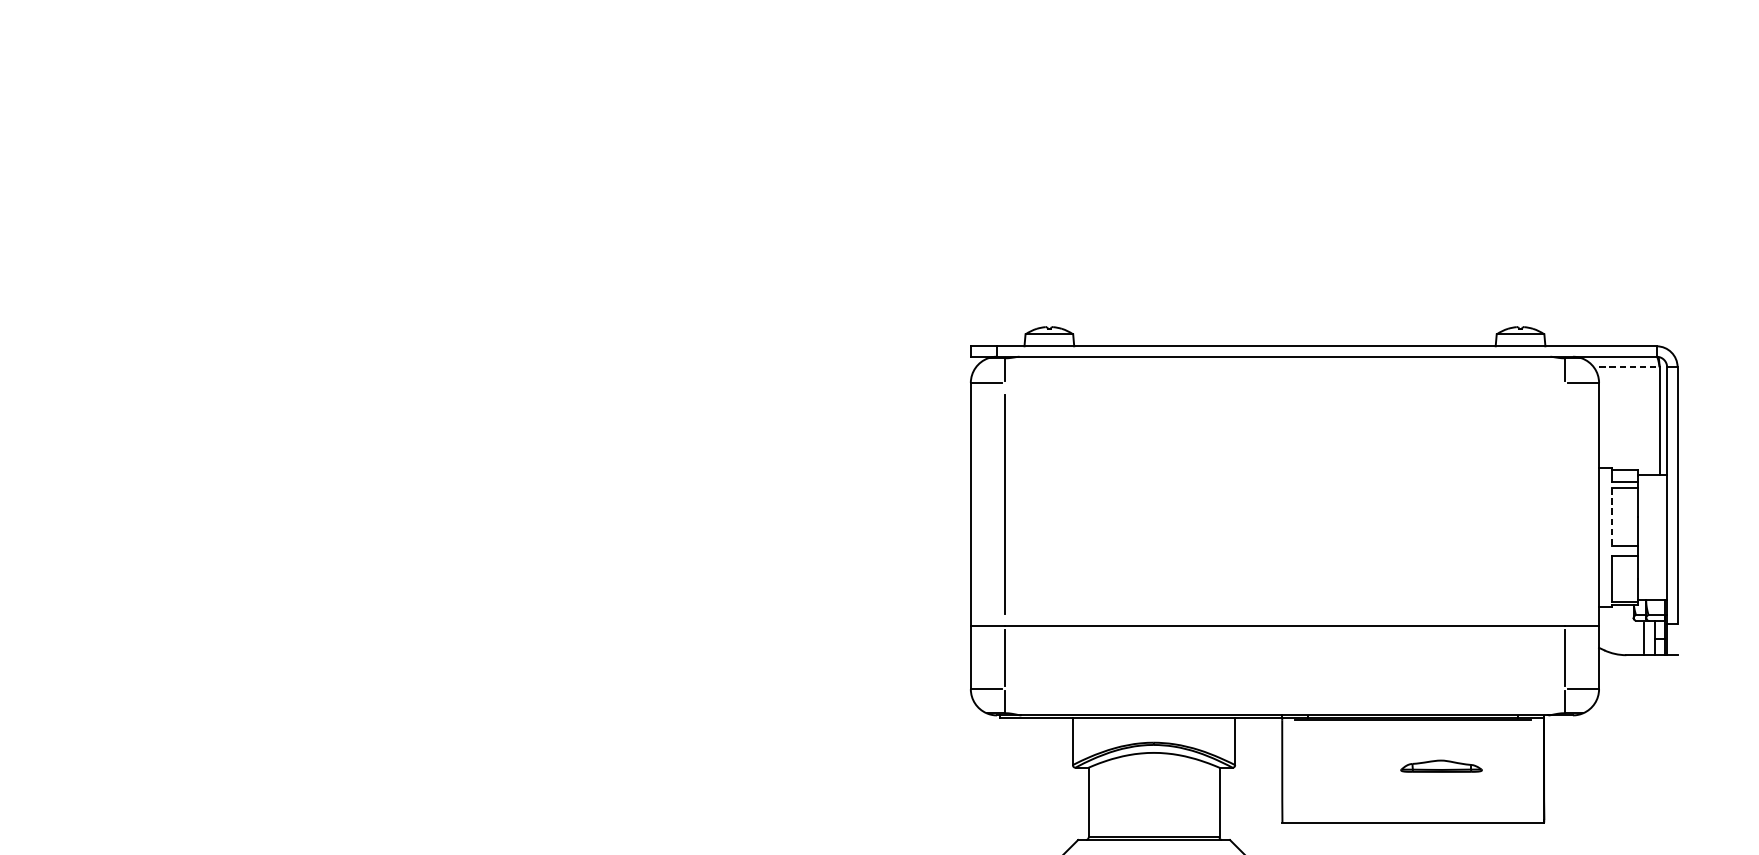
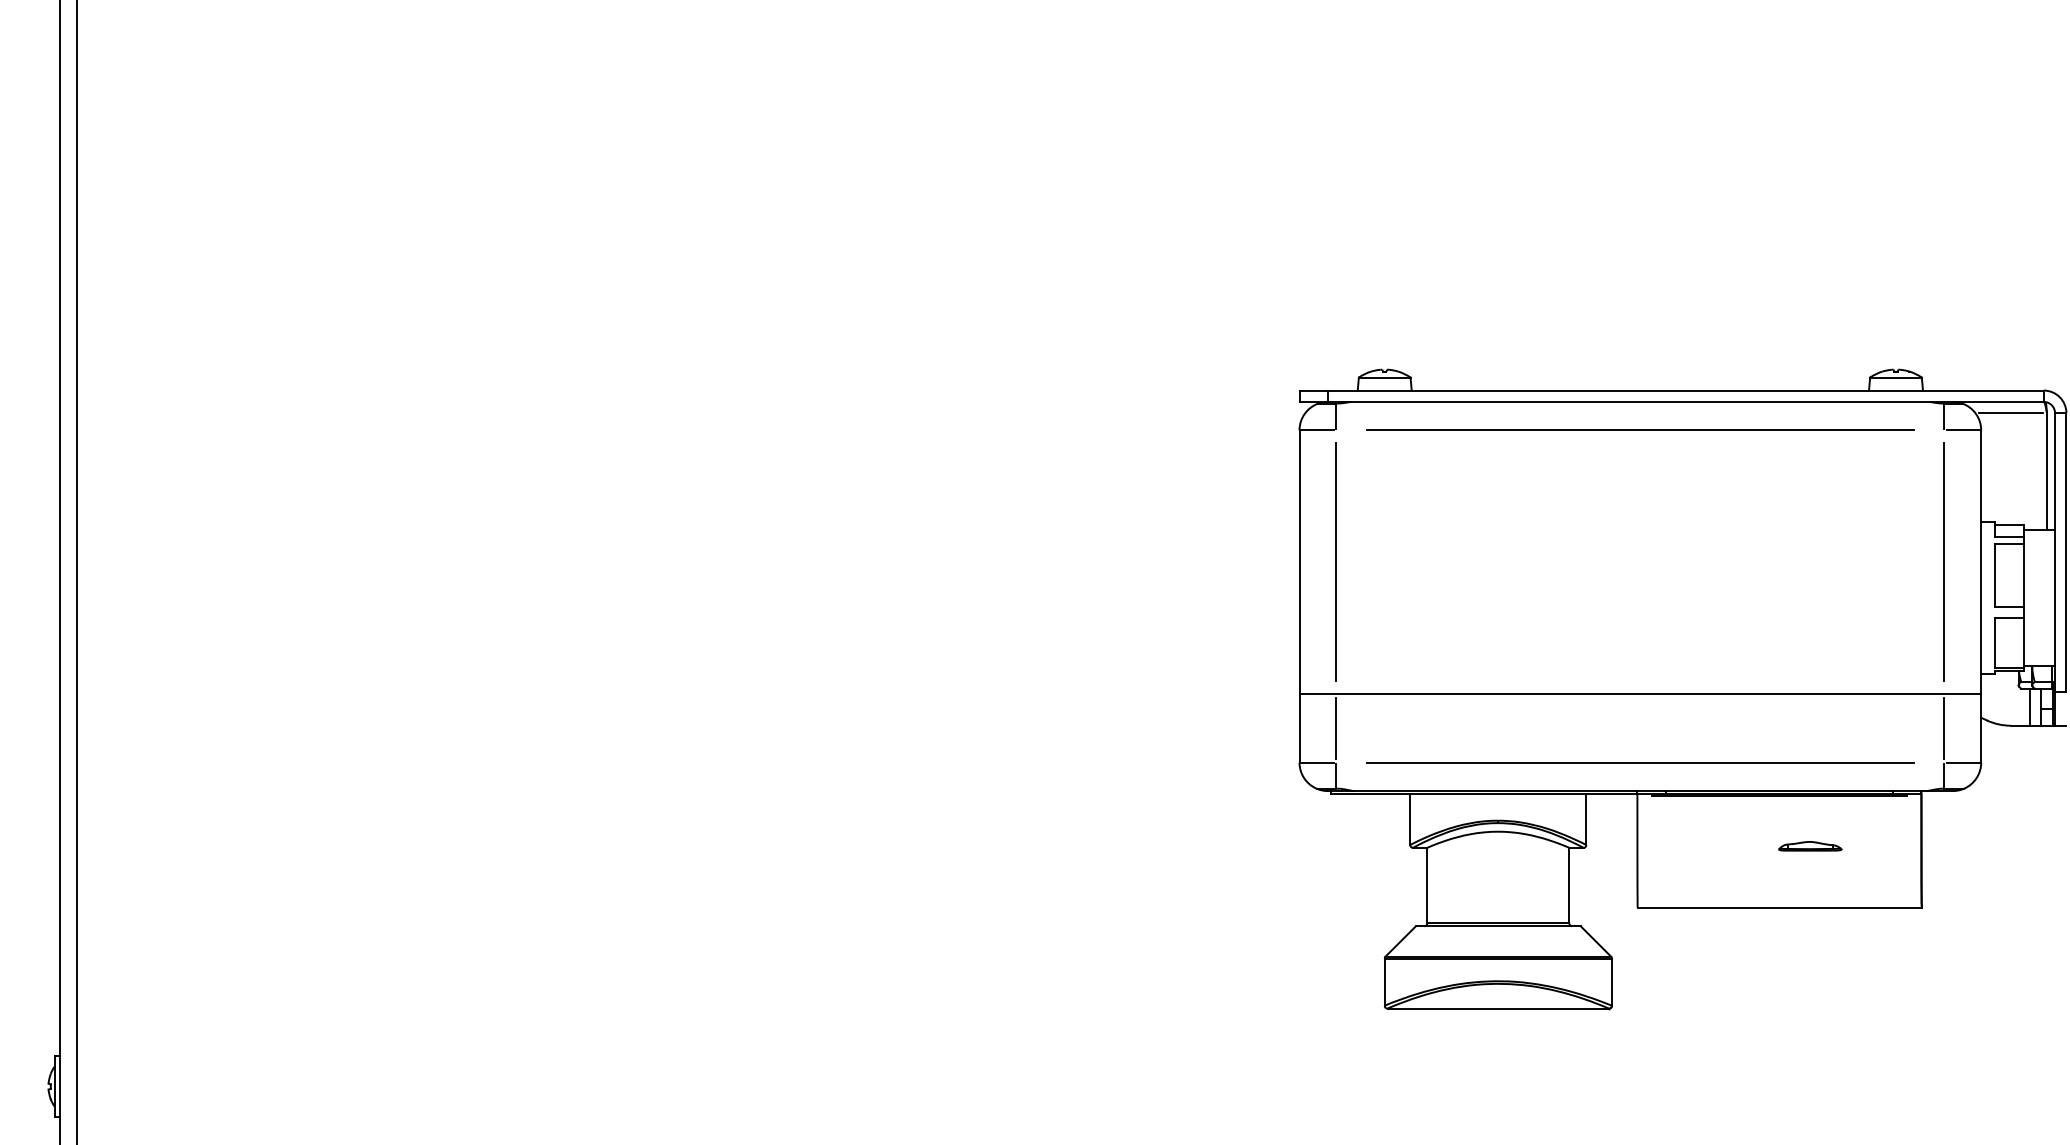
line: (1626, 367) -> (2010, 413), dashed -> solid
line: (1284, 383) -> (1639, 430), added
line: (1565, 504) -> (1944, 562), added
line: (1612, 517) -> (1995, 576), dashed -> solid
line: (1284, 689) -> (1639, 762), added
part: (1441, 766) -> (1810, 846), size x0.71

